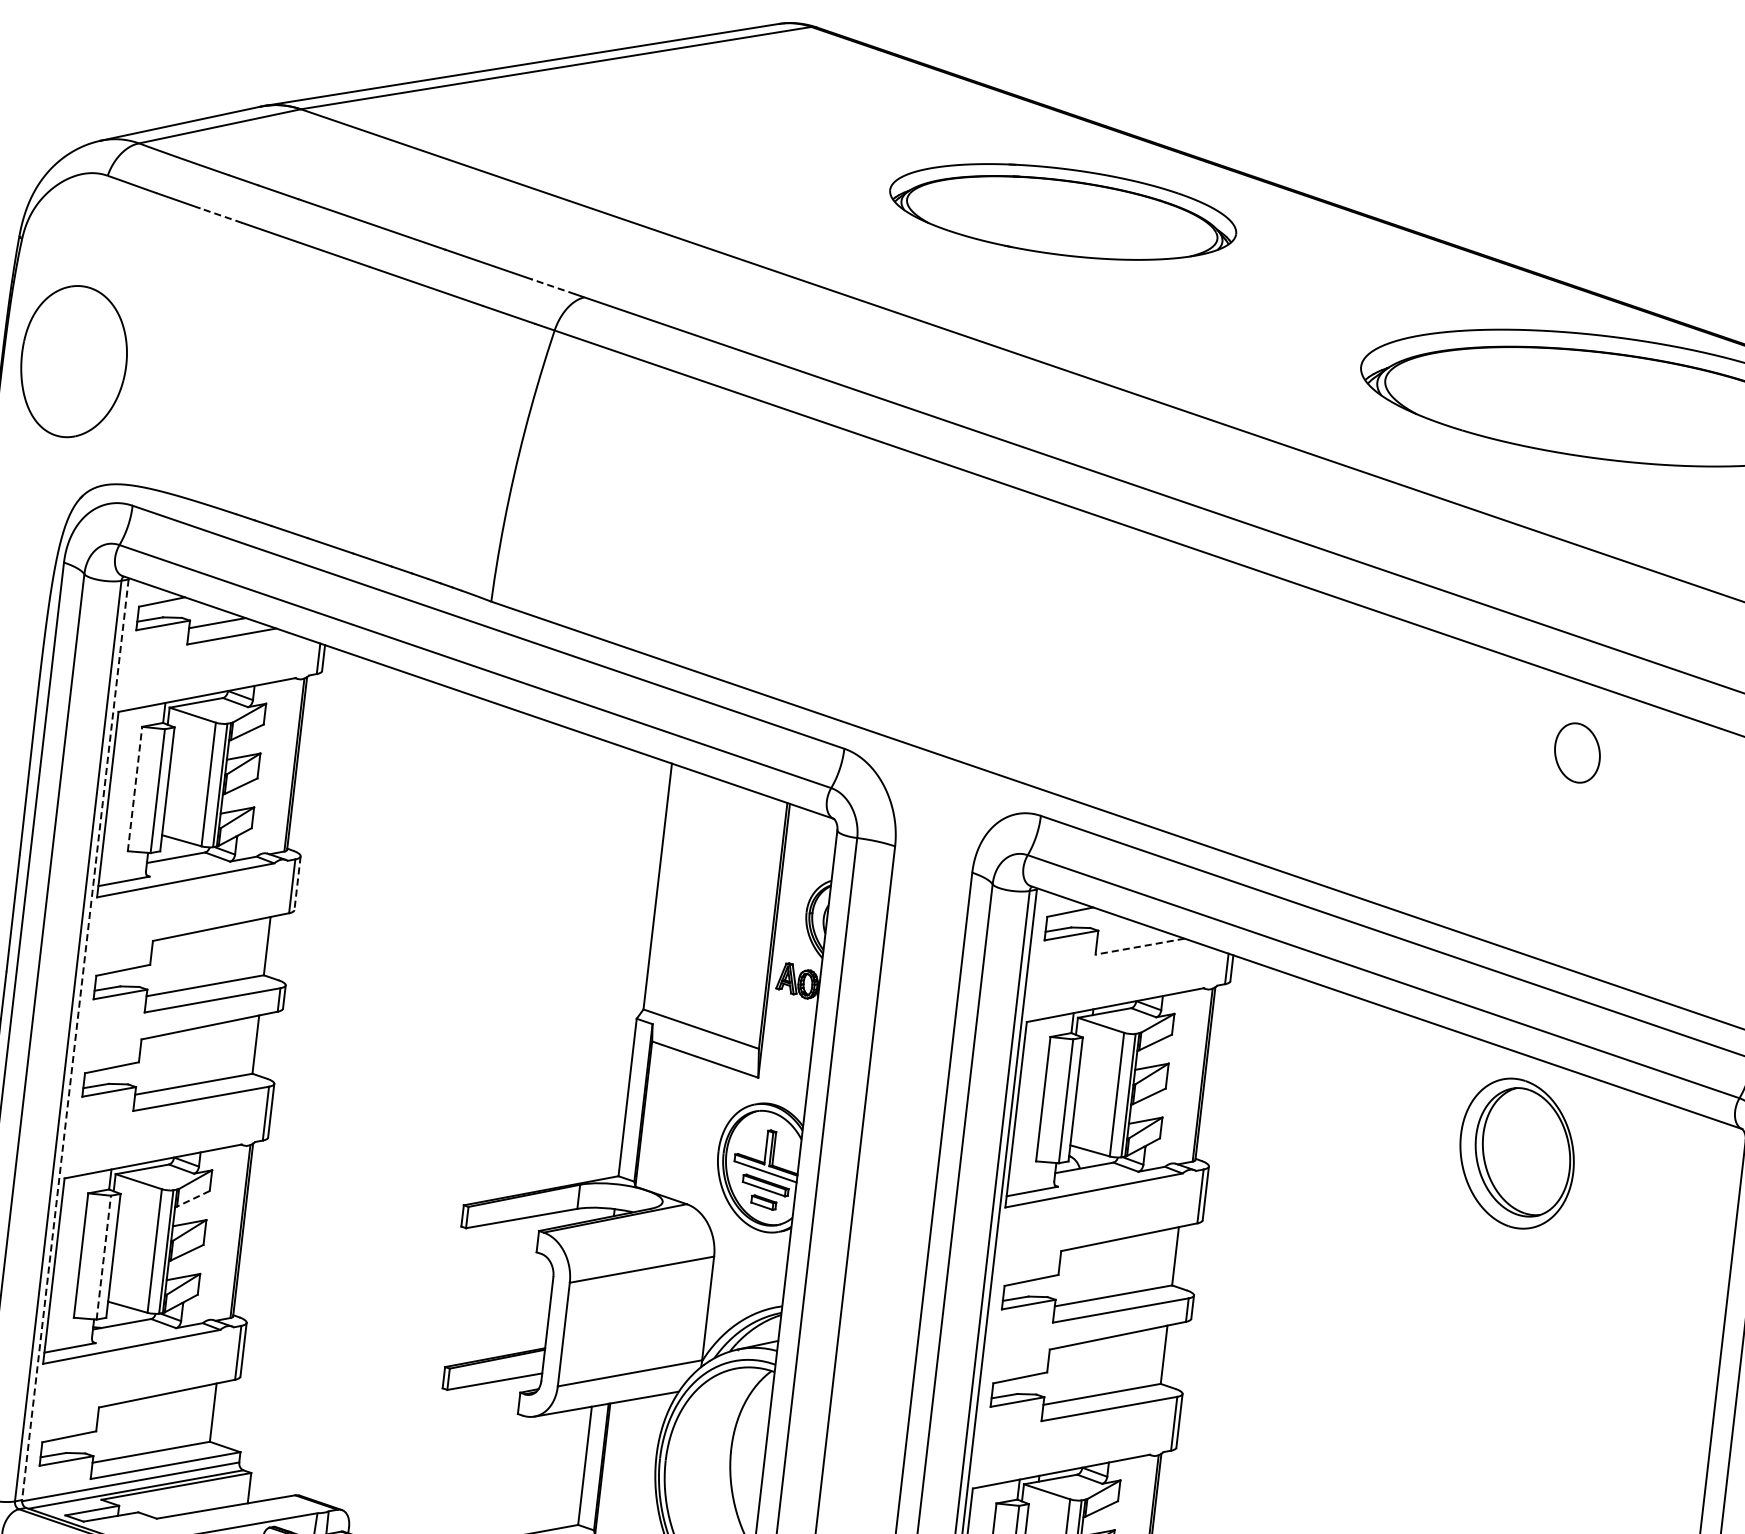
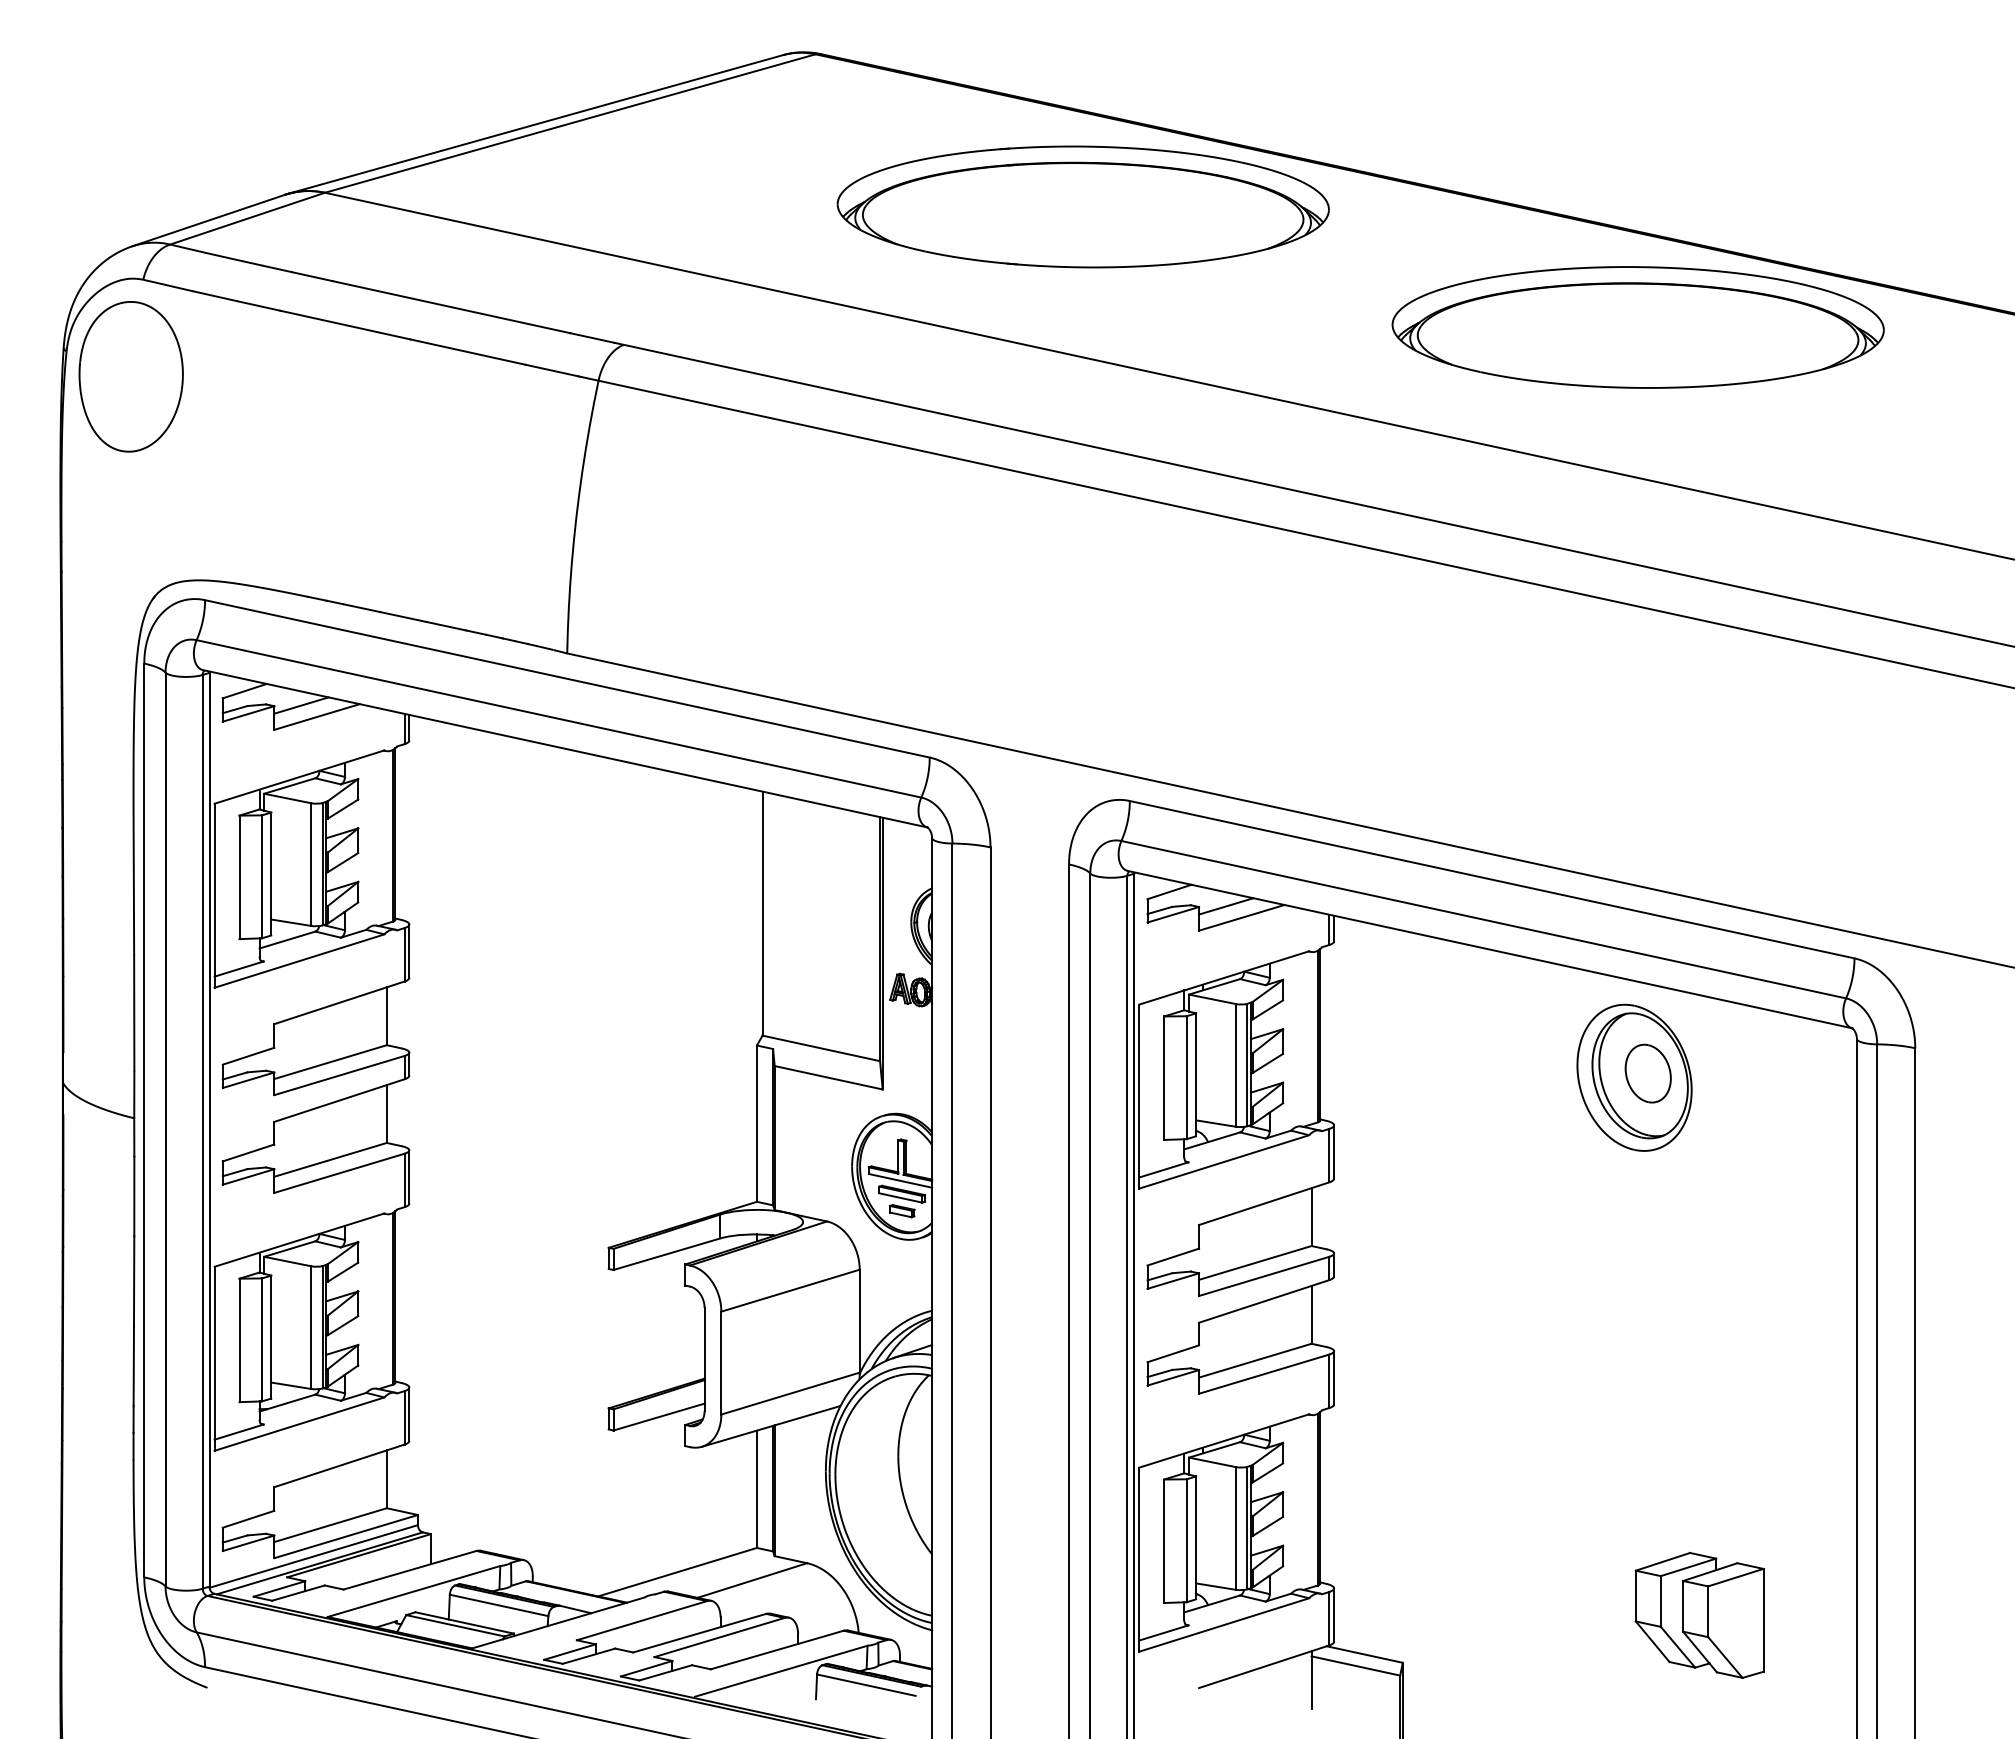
part: (1062, 211) -> (1082, 206), size x1.43
line: (220, 215) -> (258, 305), dashed -> solid
line: (553, 287) -> (592, 338), dashed -> solid
part: (73, 361) -> (130, 376), moved
part: (1576, 752) -> (1647, 1073), moved
line: (135, 789) -> (239, 877), dashed -> solid
line: (297, 883) -> (409, 951), dashed -> solid
line: (1126, 933) -> (1226, 906), added
line: (1139, 946) -> (1241, 917), dashed -> solid
line: (75, 1039) -> (209, 1129), dashed -> solid
line: (193, 1199) -> (343, 1272), dashed -> solid
line: (104, 1257) -> (262, 1339), dashed -> solid

